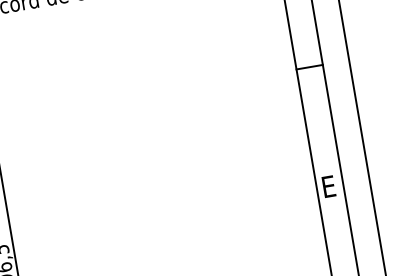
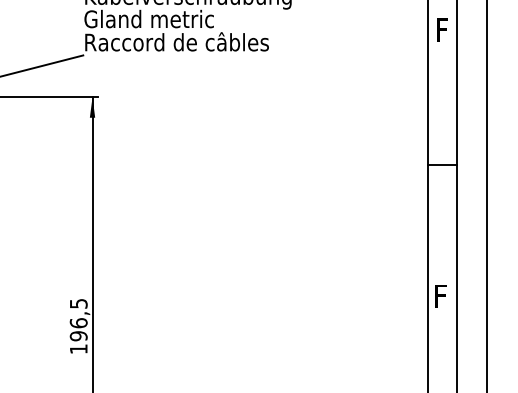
text: (329, 186) -> (442, 296), E -> F

